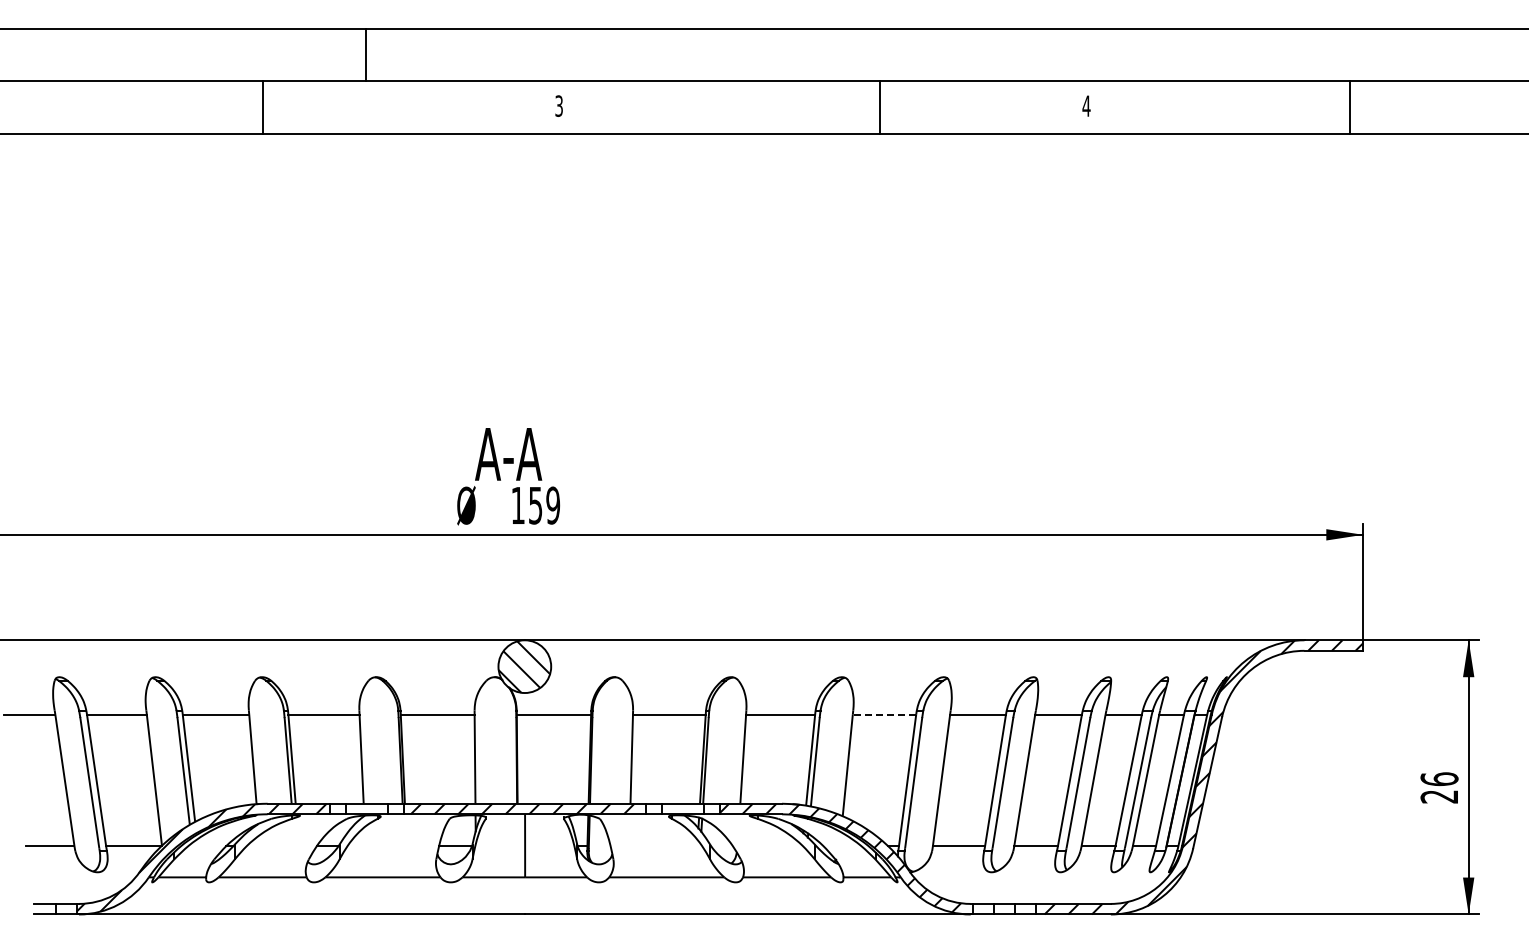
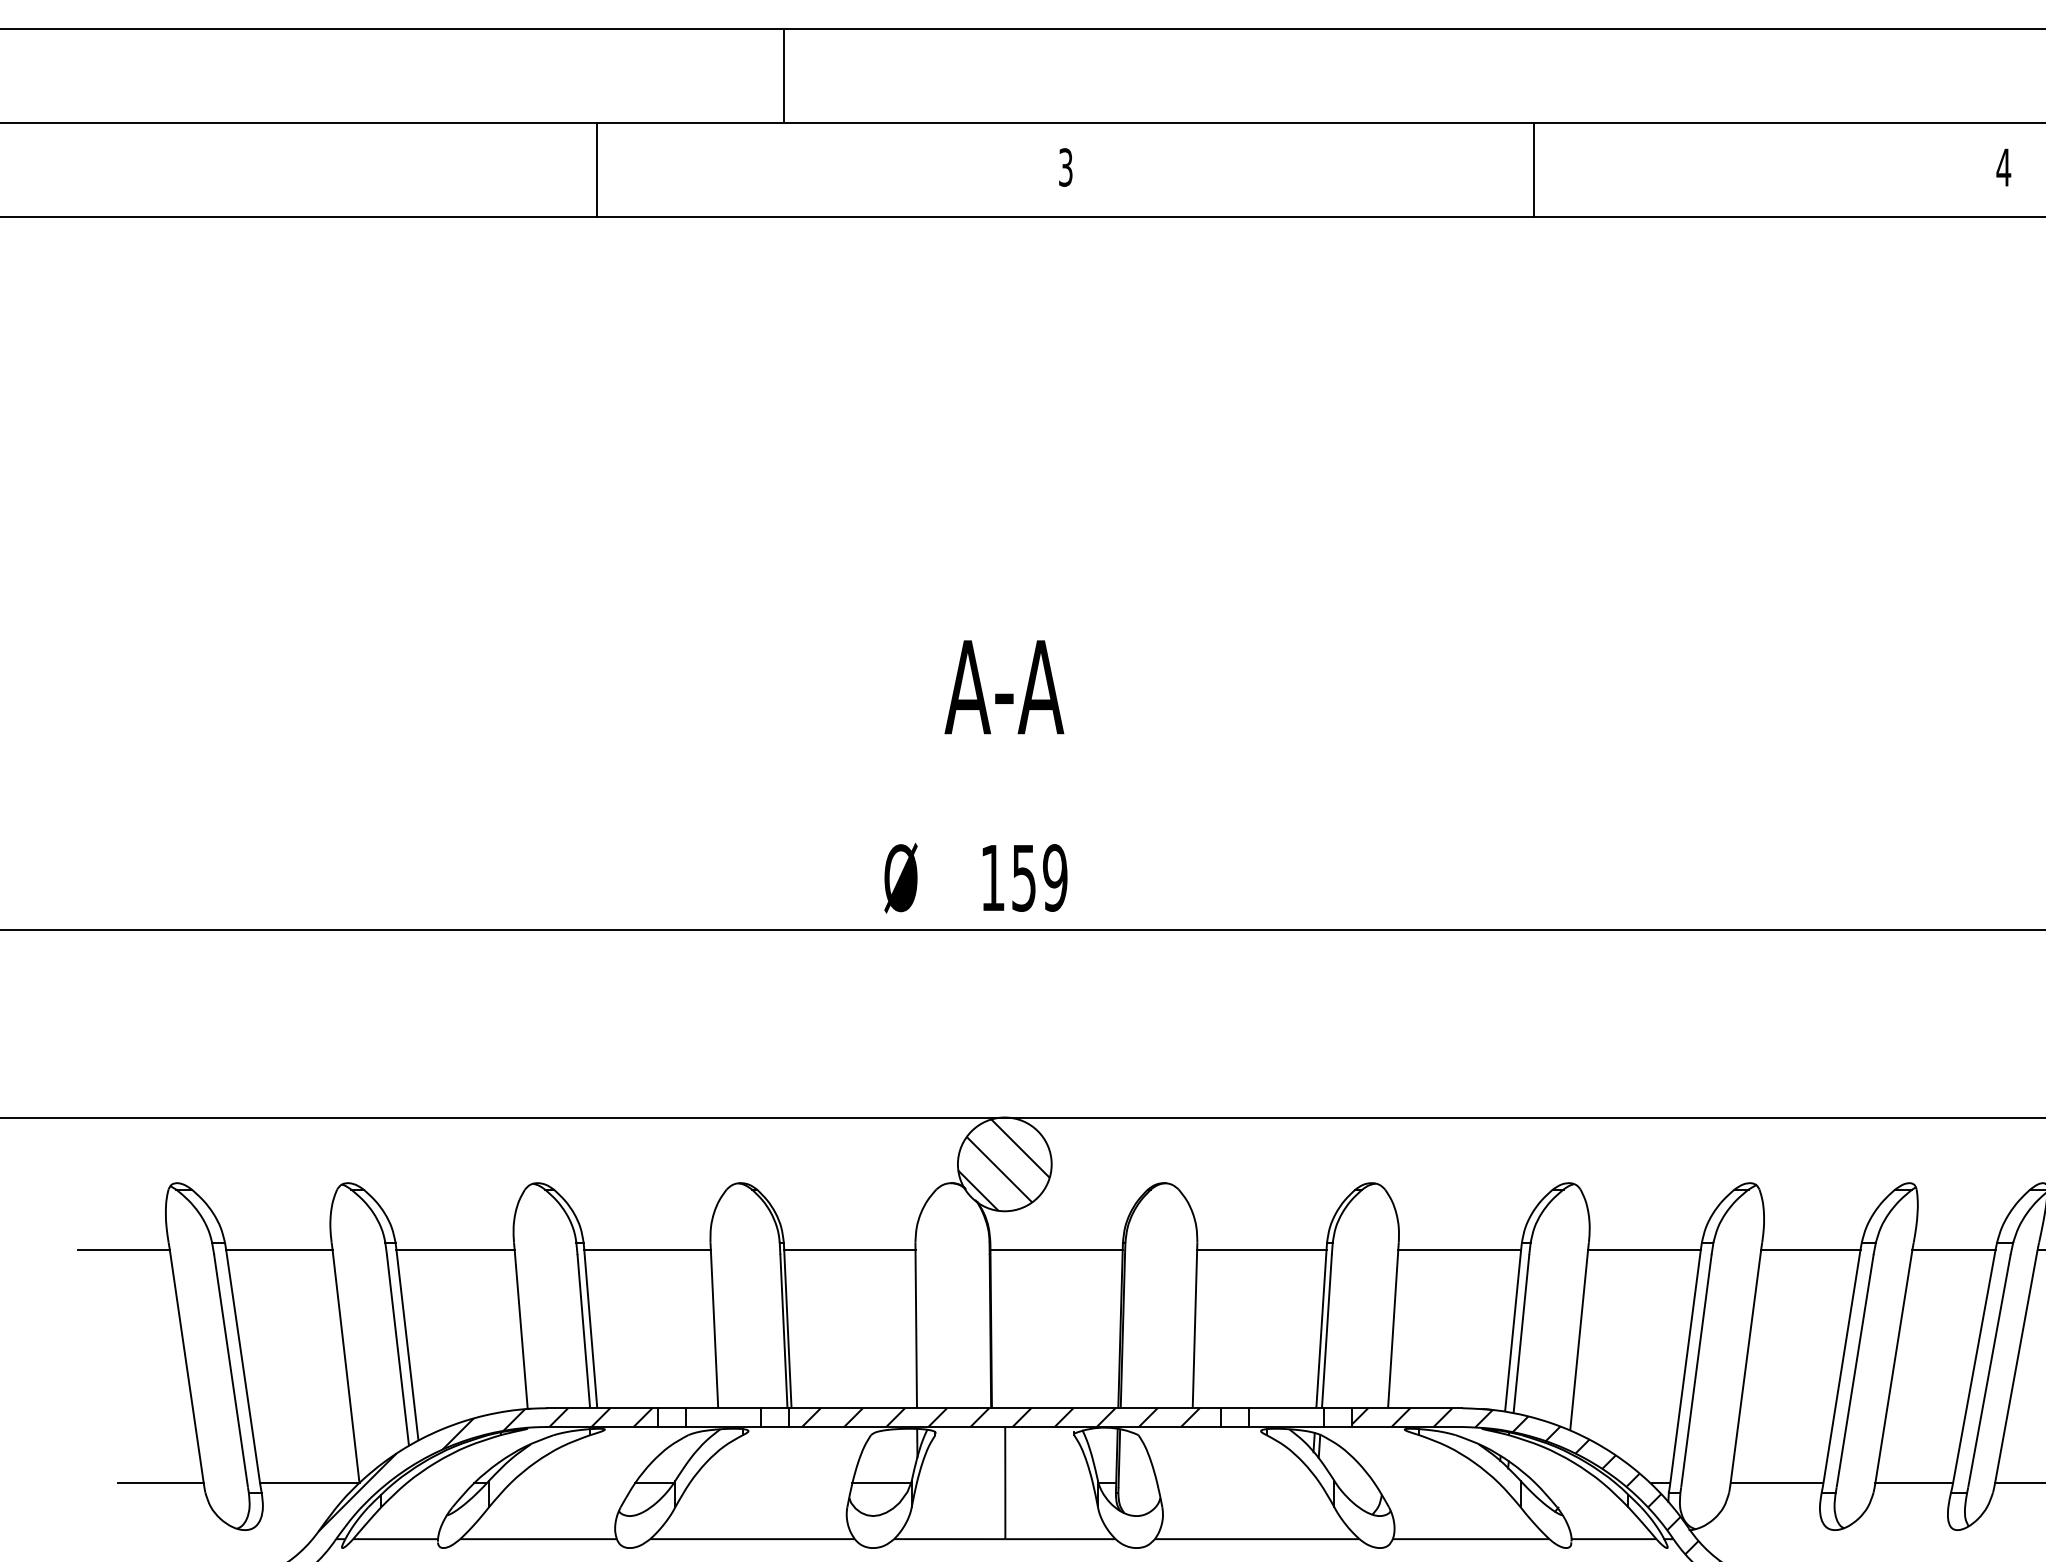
line: (365, 54) -> (783, 75), moved
line: (263, 107) -> (596, 169), moved
line: (879, 107) -> (1534, 169), moved
text: (508, 454) -> (1004, 687), moved
line: (884, 714) -> (1644, 1249), dashed -> solid

